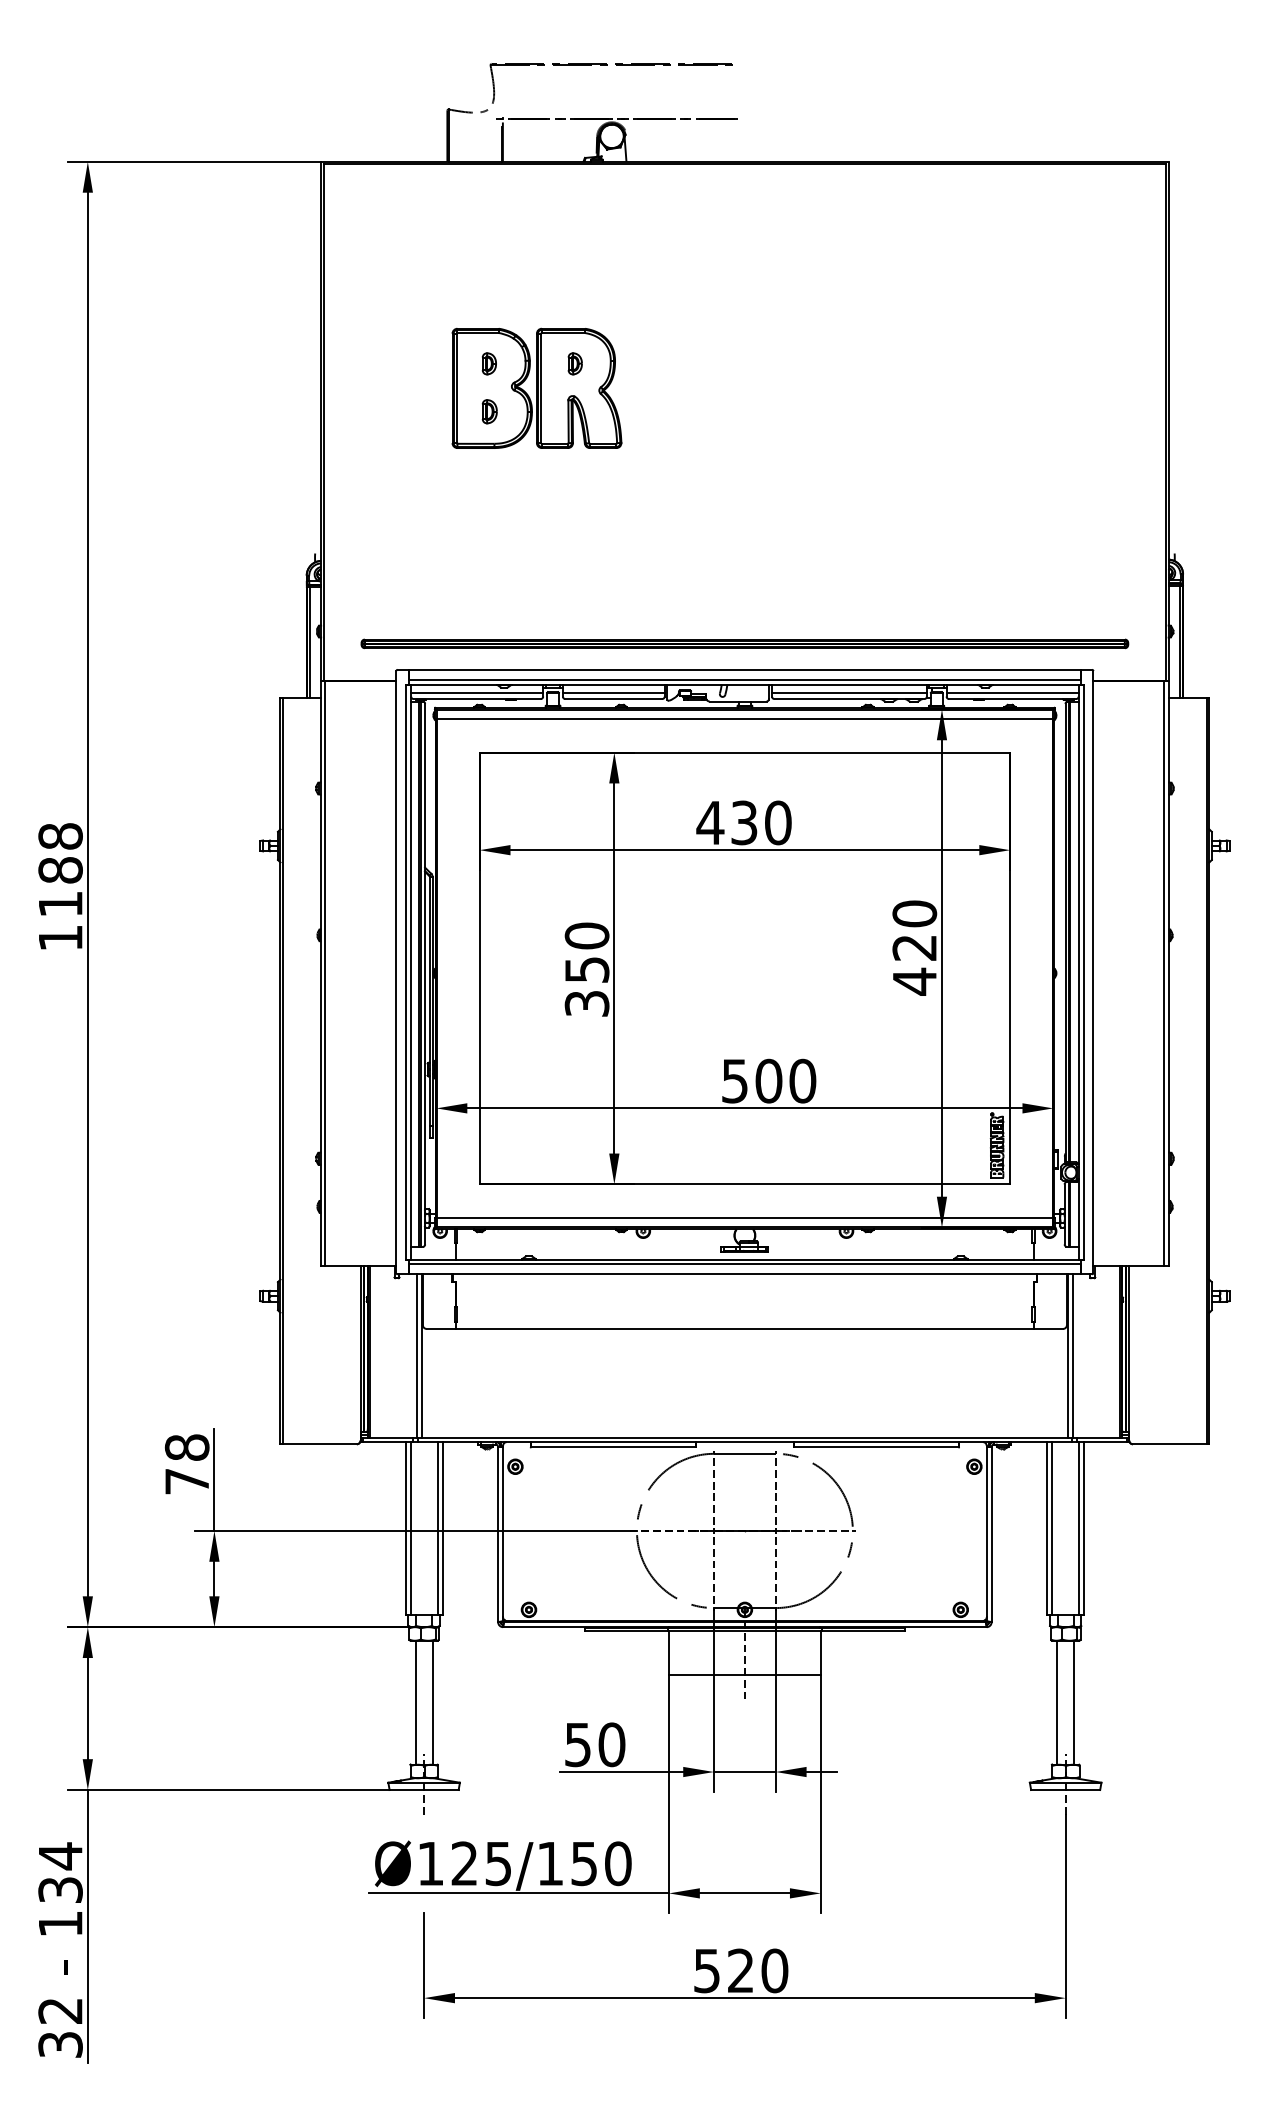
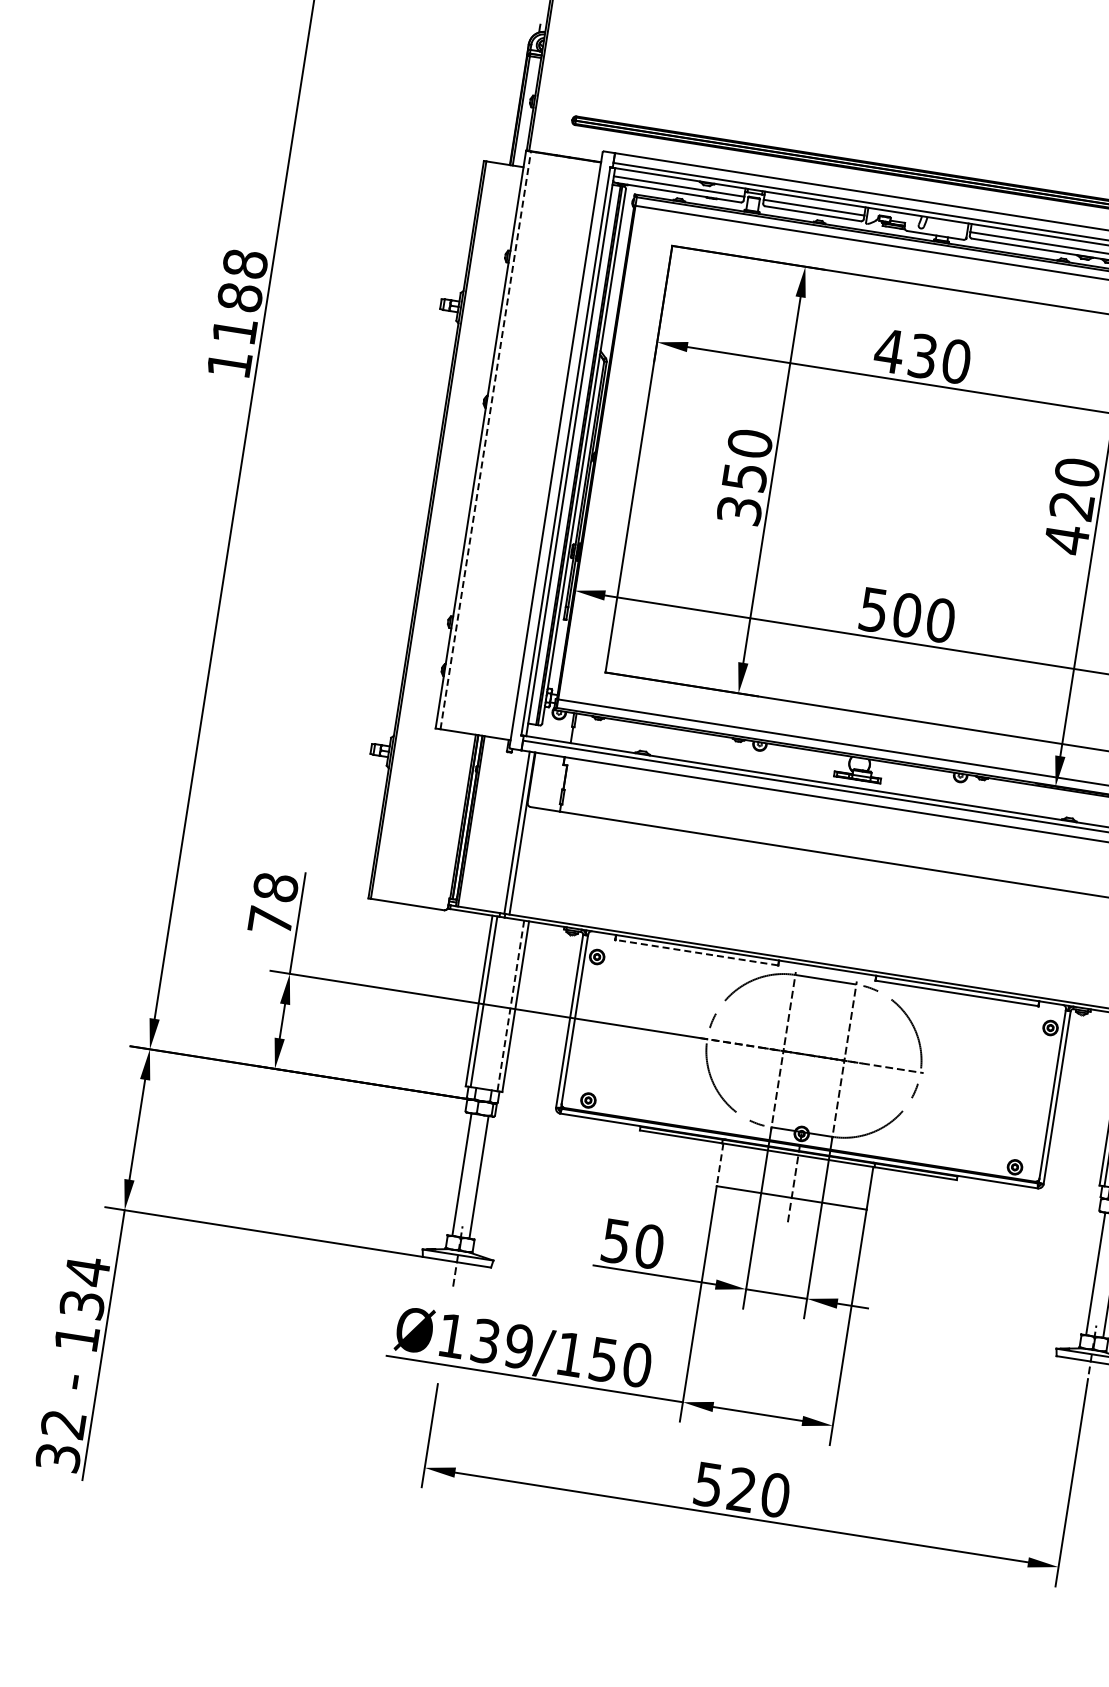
line: (325, 973) -> (485, 440), solid -> dashed
line: (612, 1447) -> (696, 952), solid -> dashed
line: (437, 1528) -> (510, 1005), solid -> dashed
line: (669, 1653) -> (720, 1165), solid -> dashed
text: (481, 1863) -> (502, 1343), Ø125/150 -> Ø139/150

